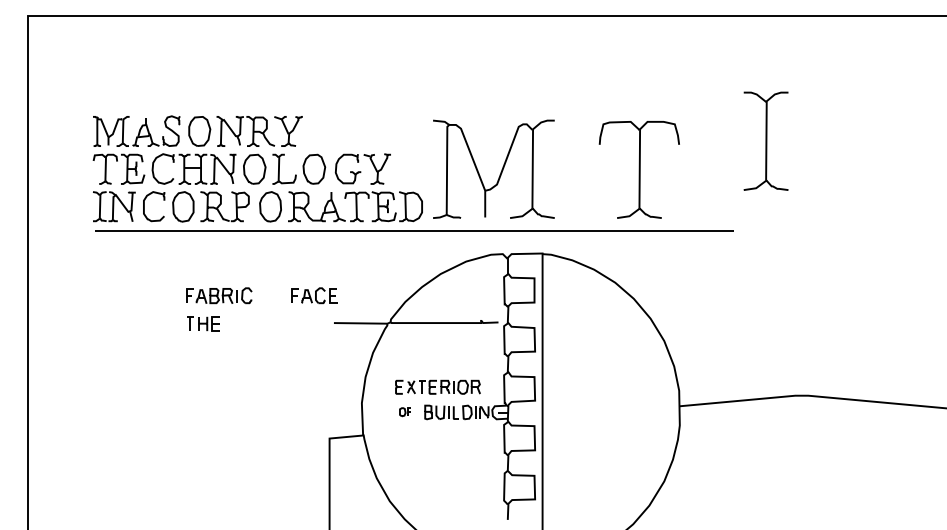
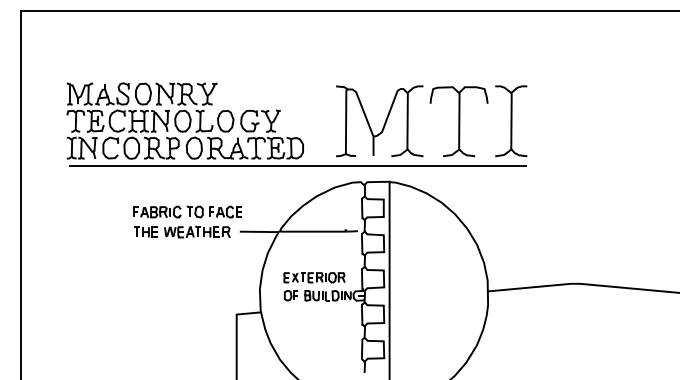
part: (765, 140) -> (510, 120), moved
part: (501, 169) -> (385, 121), moved
part: (271, 295) -> (195, 211), added
part: (274, 323) -> (197, 231), added
part: (404, 411) -> (290, 295), size x1.67

